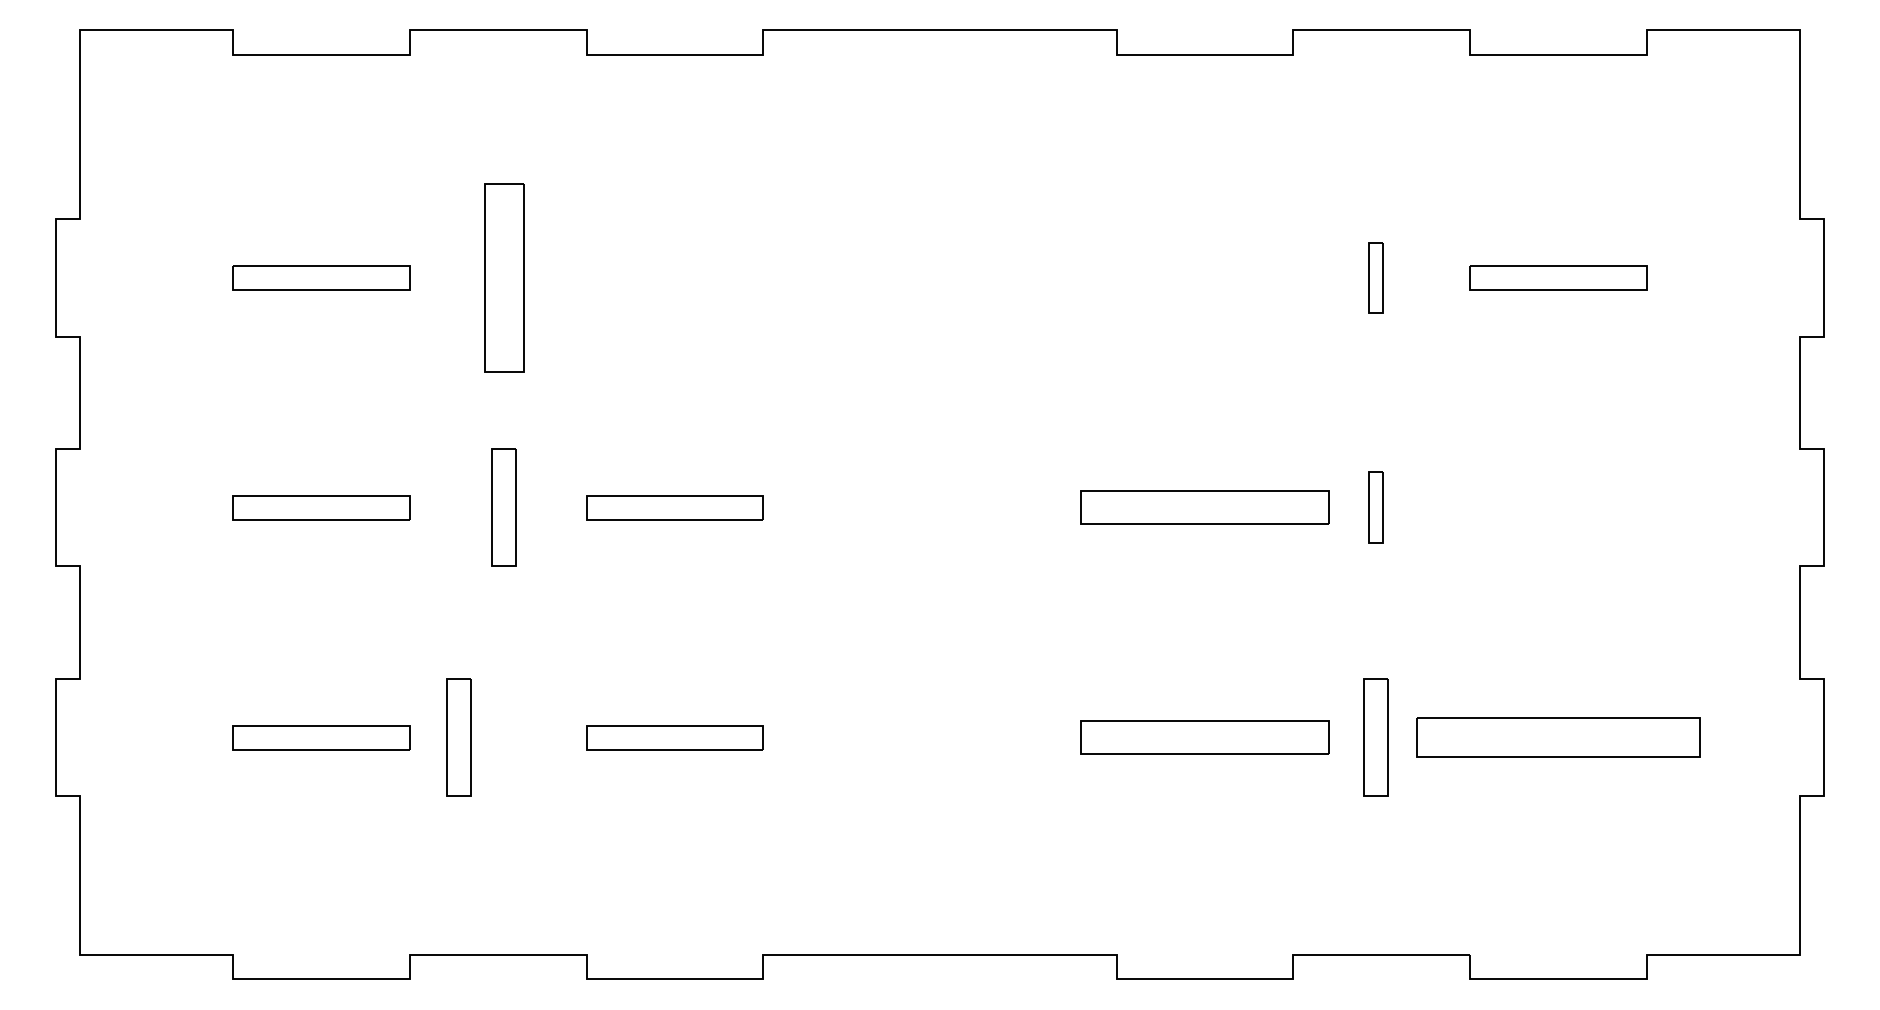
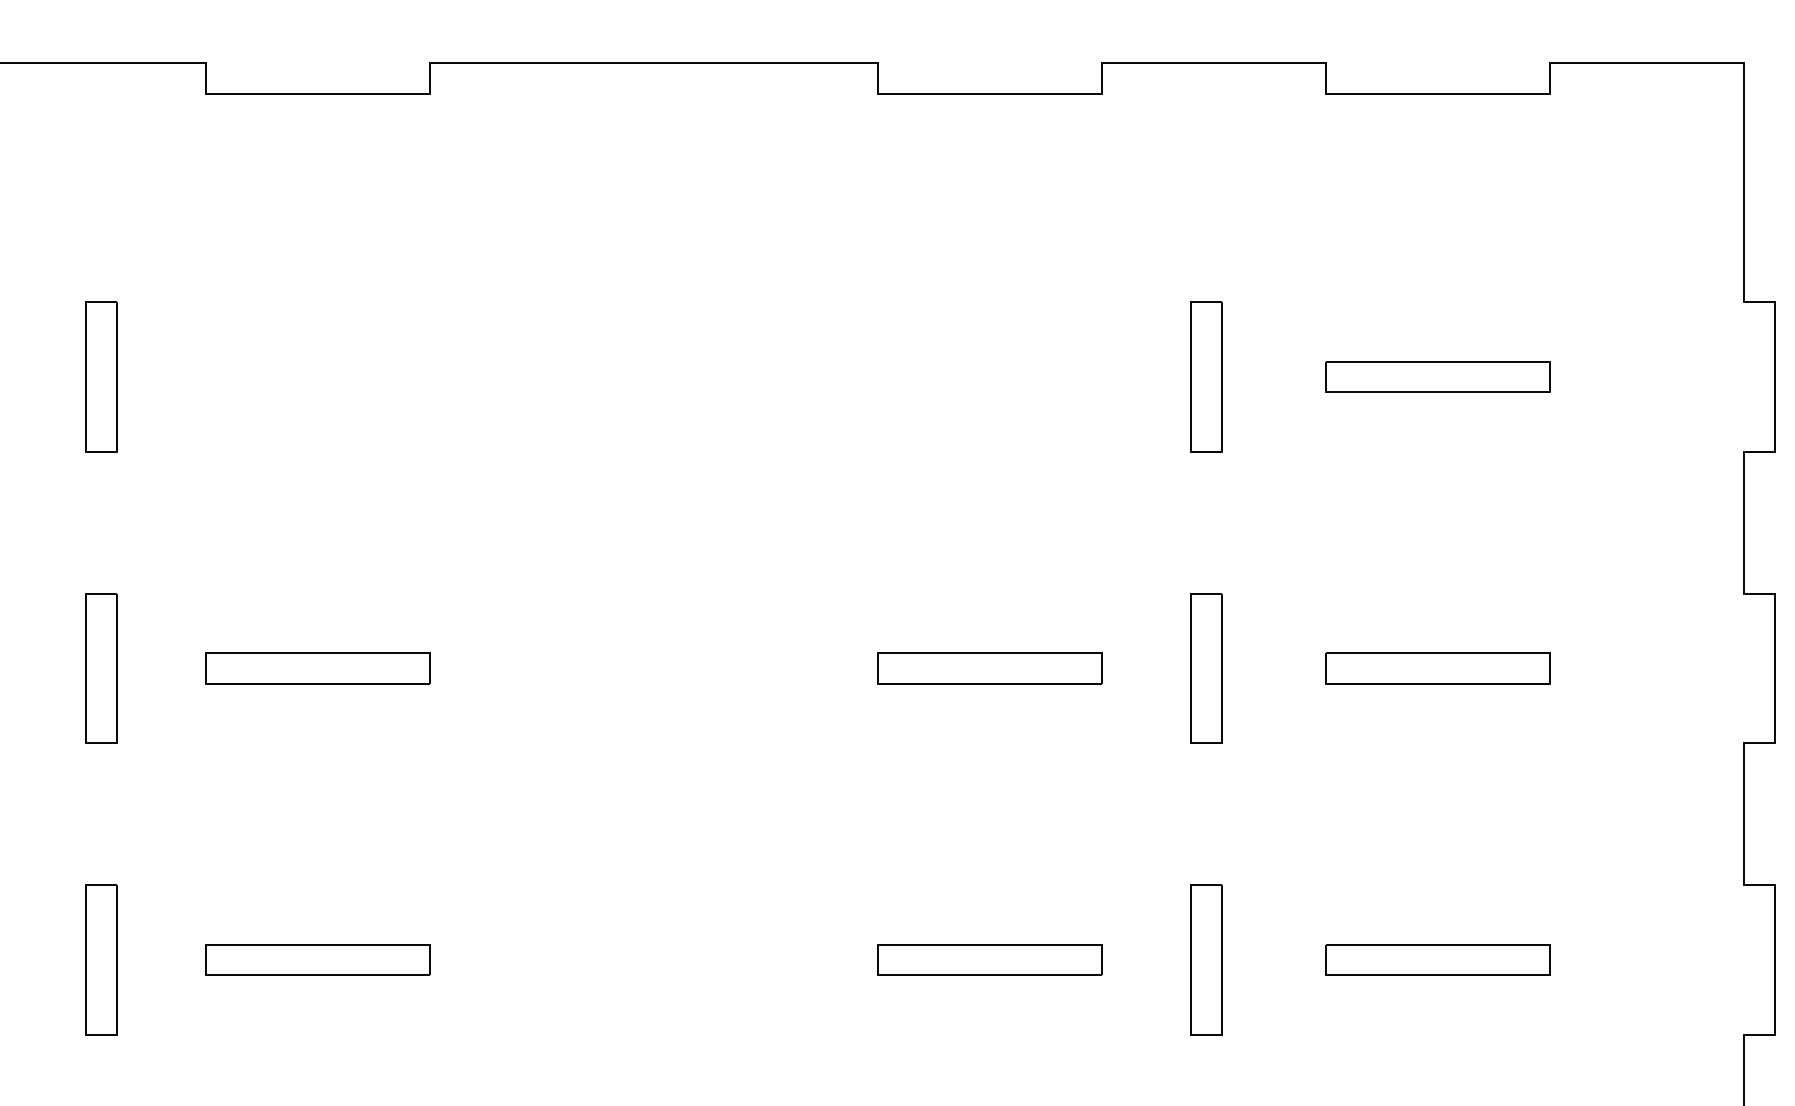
part: (503, 277) -> (100, 376), size x0.62
part: (1375, 277) -> (1206, 376), size x1.67
part: (1204, 507) -> (989, 668), size x0.71
part: (1375, 507) -> (1206, 668), size x1.67
part: (1558, 507) -> (1438, 668), added
part: (458, 737) -> (100, 959), moved
part: (1204, 737) -> (989, 959), size x0.71
part: (1558, 737) -> (1438, 959), size x0.62

